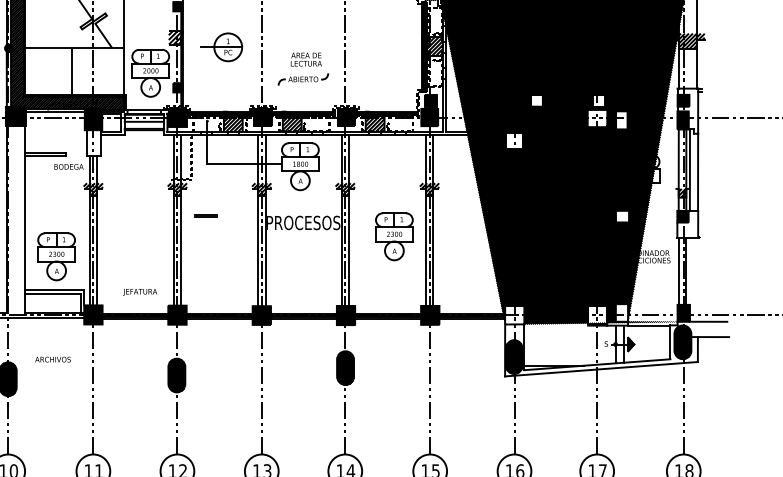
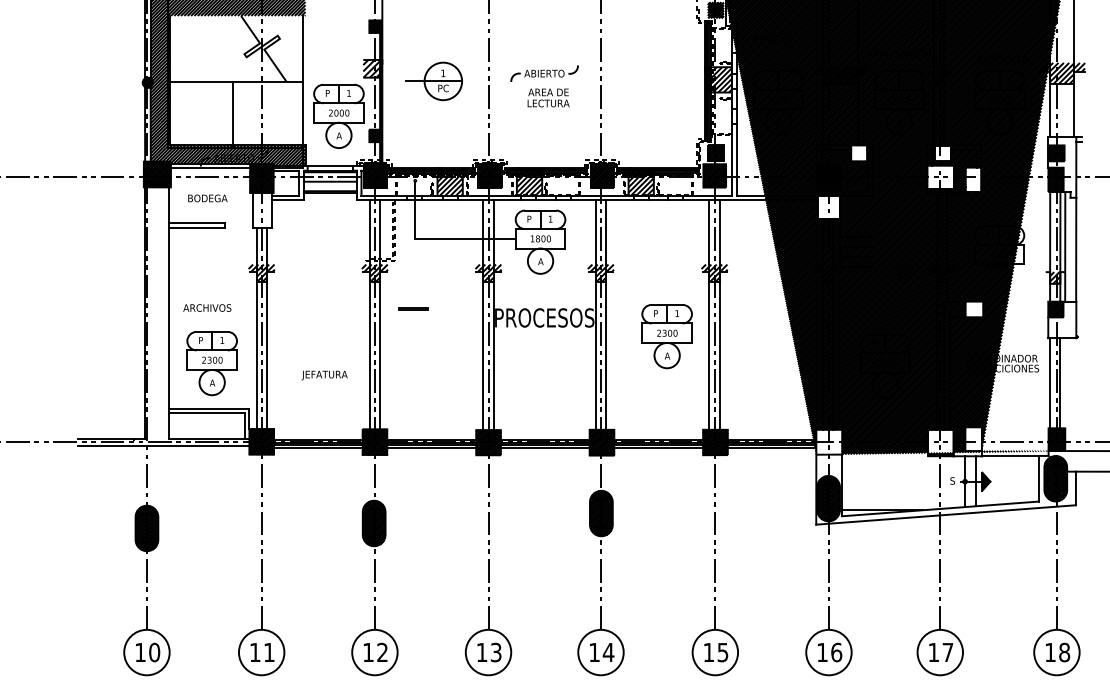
part: (303, 79) -> (544, 73), moved
text: (68, 166) -> (207, 198), moved
text: (140, 292) -> (324, 375), moved
text: (53, 359) -> (207, 307), moved

